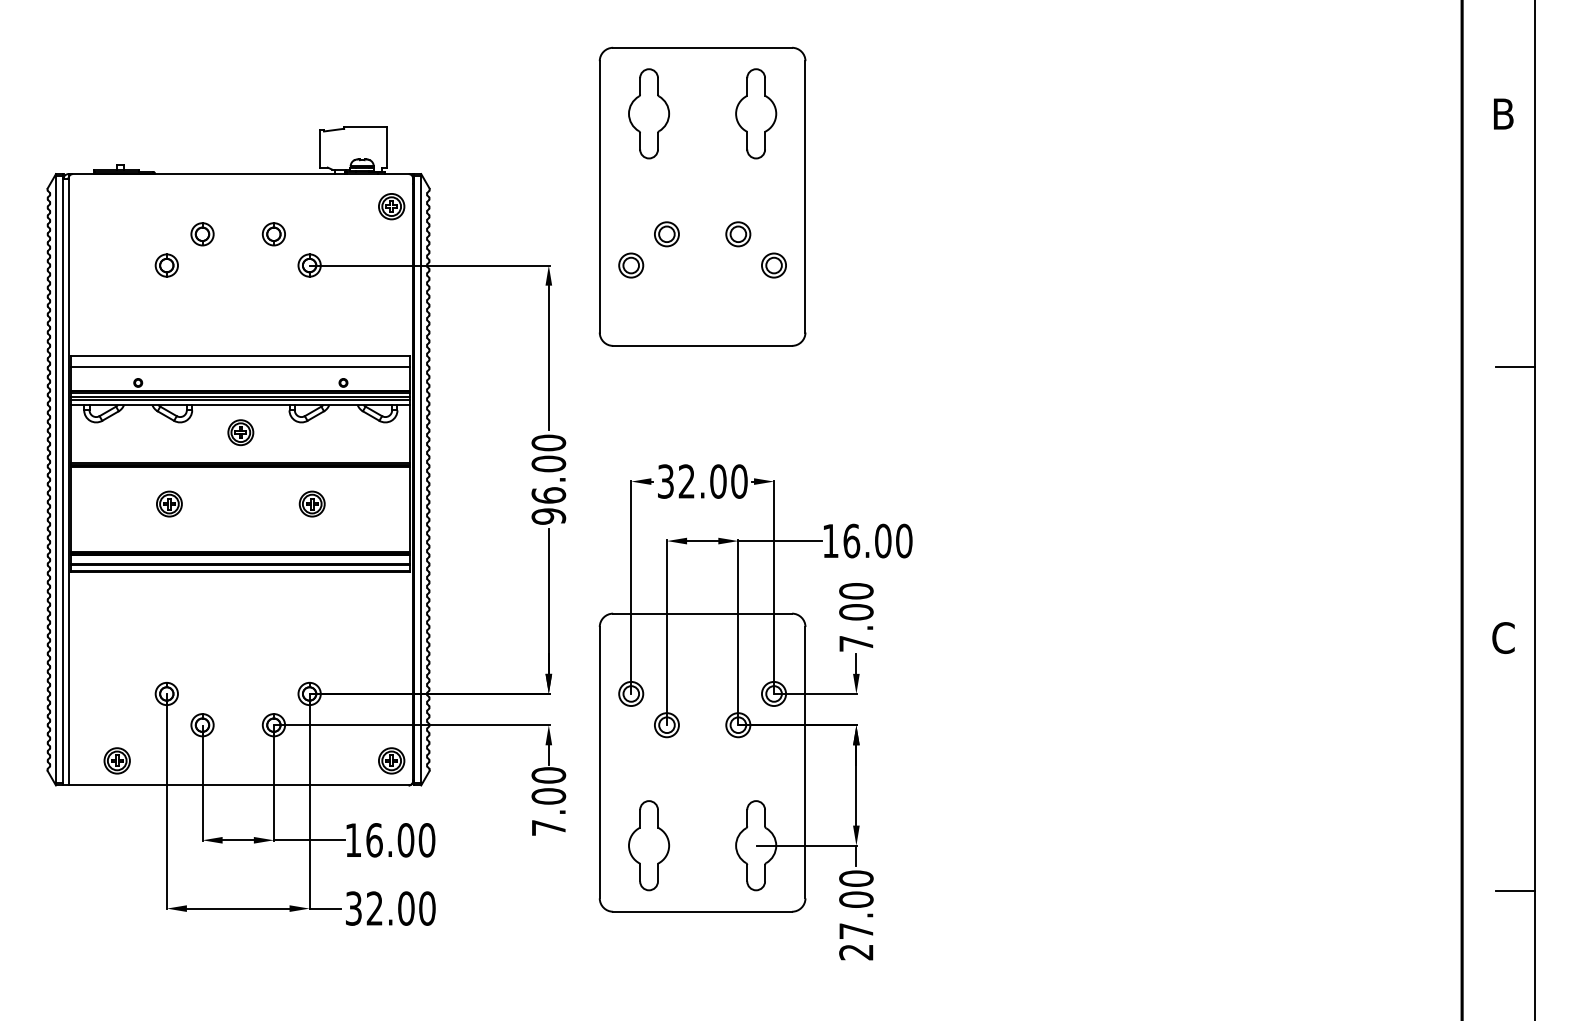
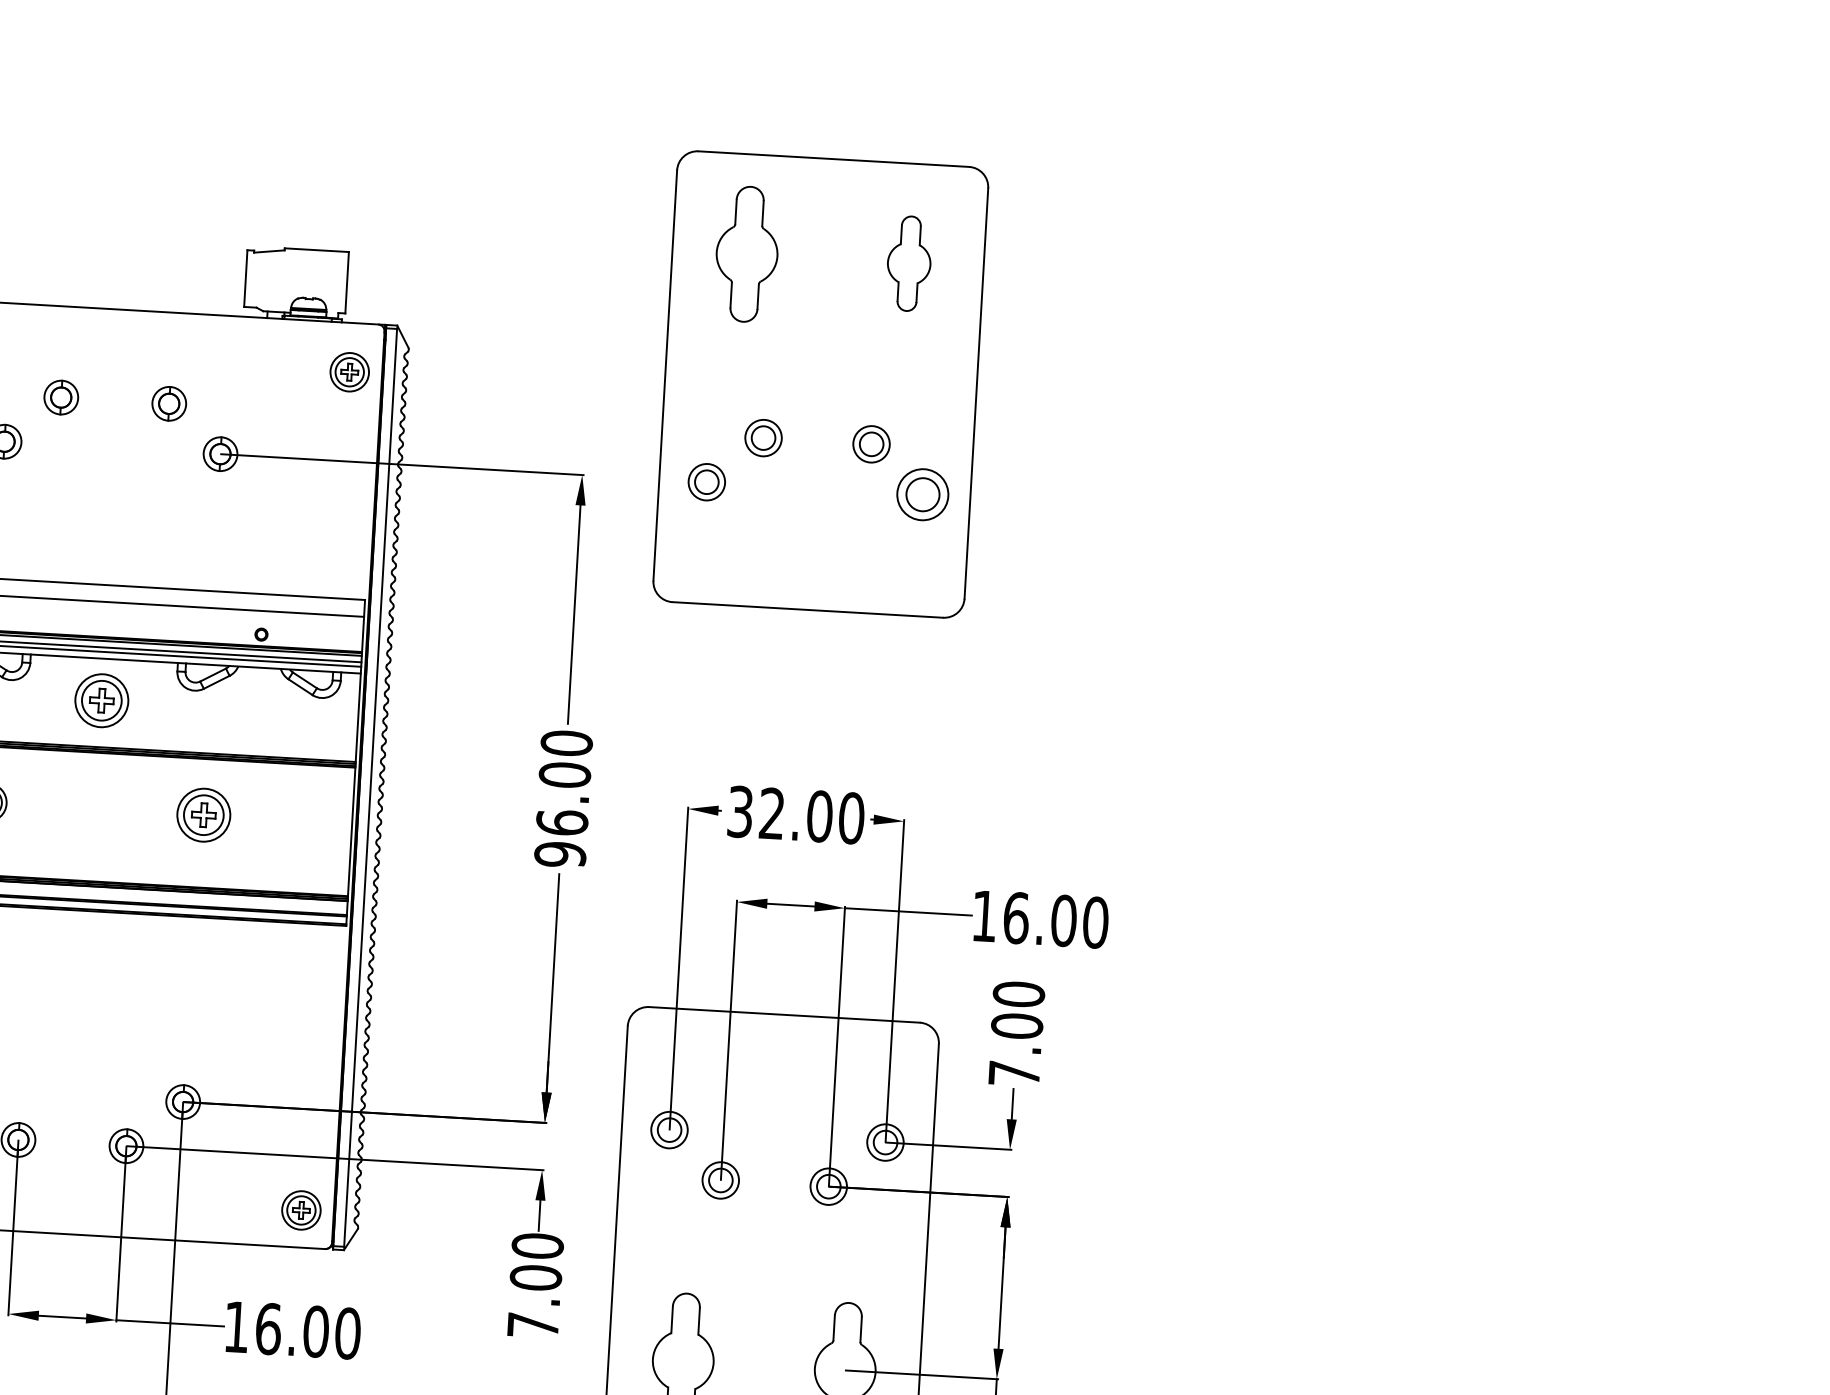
part: (756, 113) -> (909, 263), size x0.7
part: (773, 265) -> (922, 494), size x1.4
part: (240, 432) -> (101, 700), size x1.4
part: (311, 503) -> (202, 814), size x1.4

